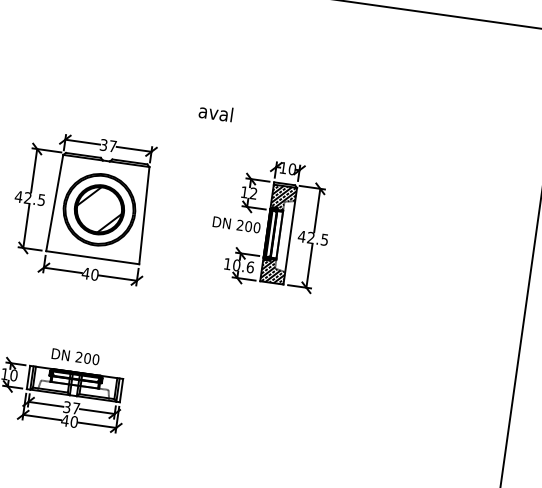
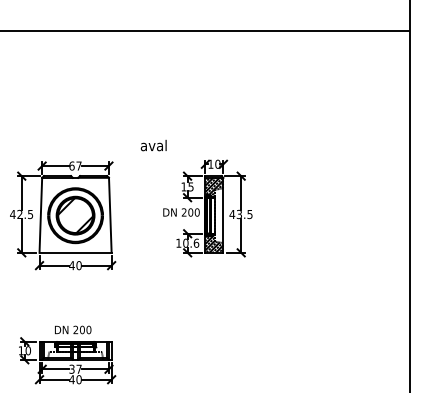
text: (215, 112) -> (153, 145), moved
text: (103, 144) -> (71, 165), 37 -> 67
text: (253, 192) -> (190, 186), 12 -> 15
text: (309, 237) -> (238, 214), 42.5 -> 43.5

